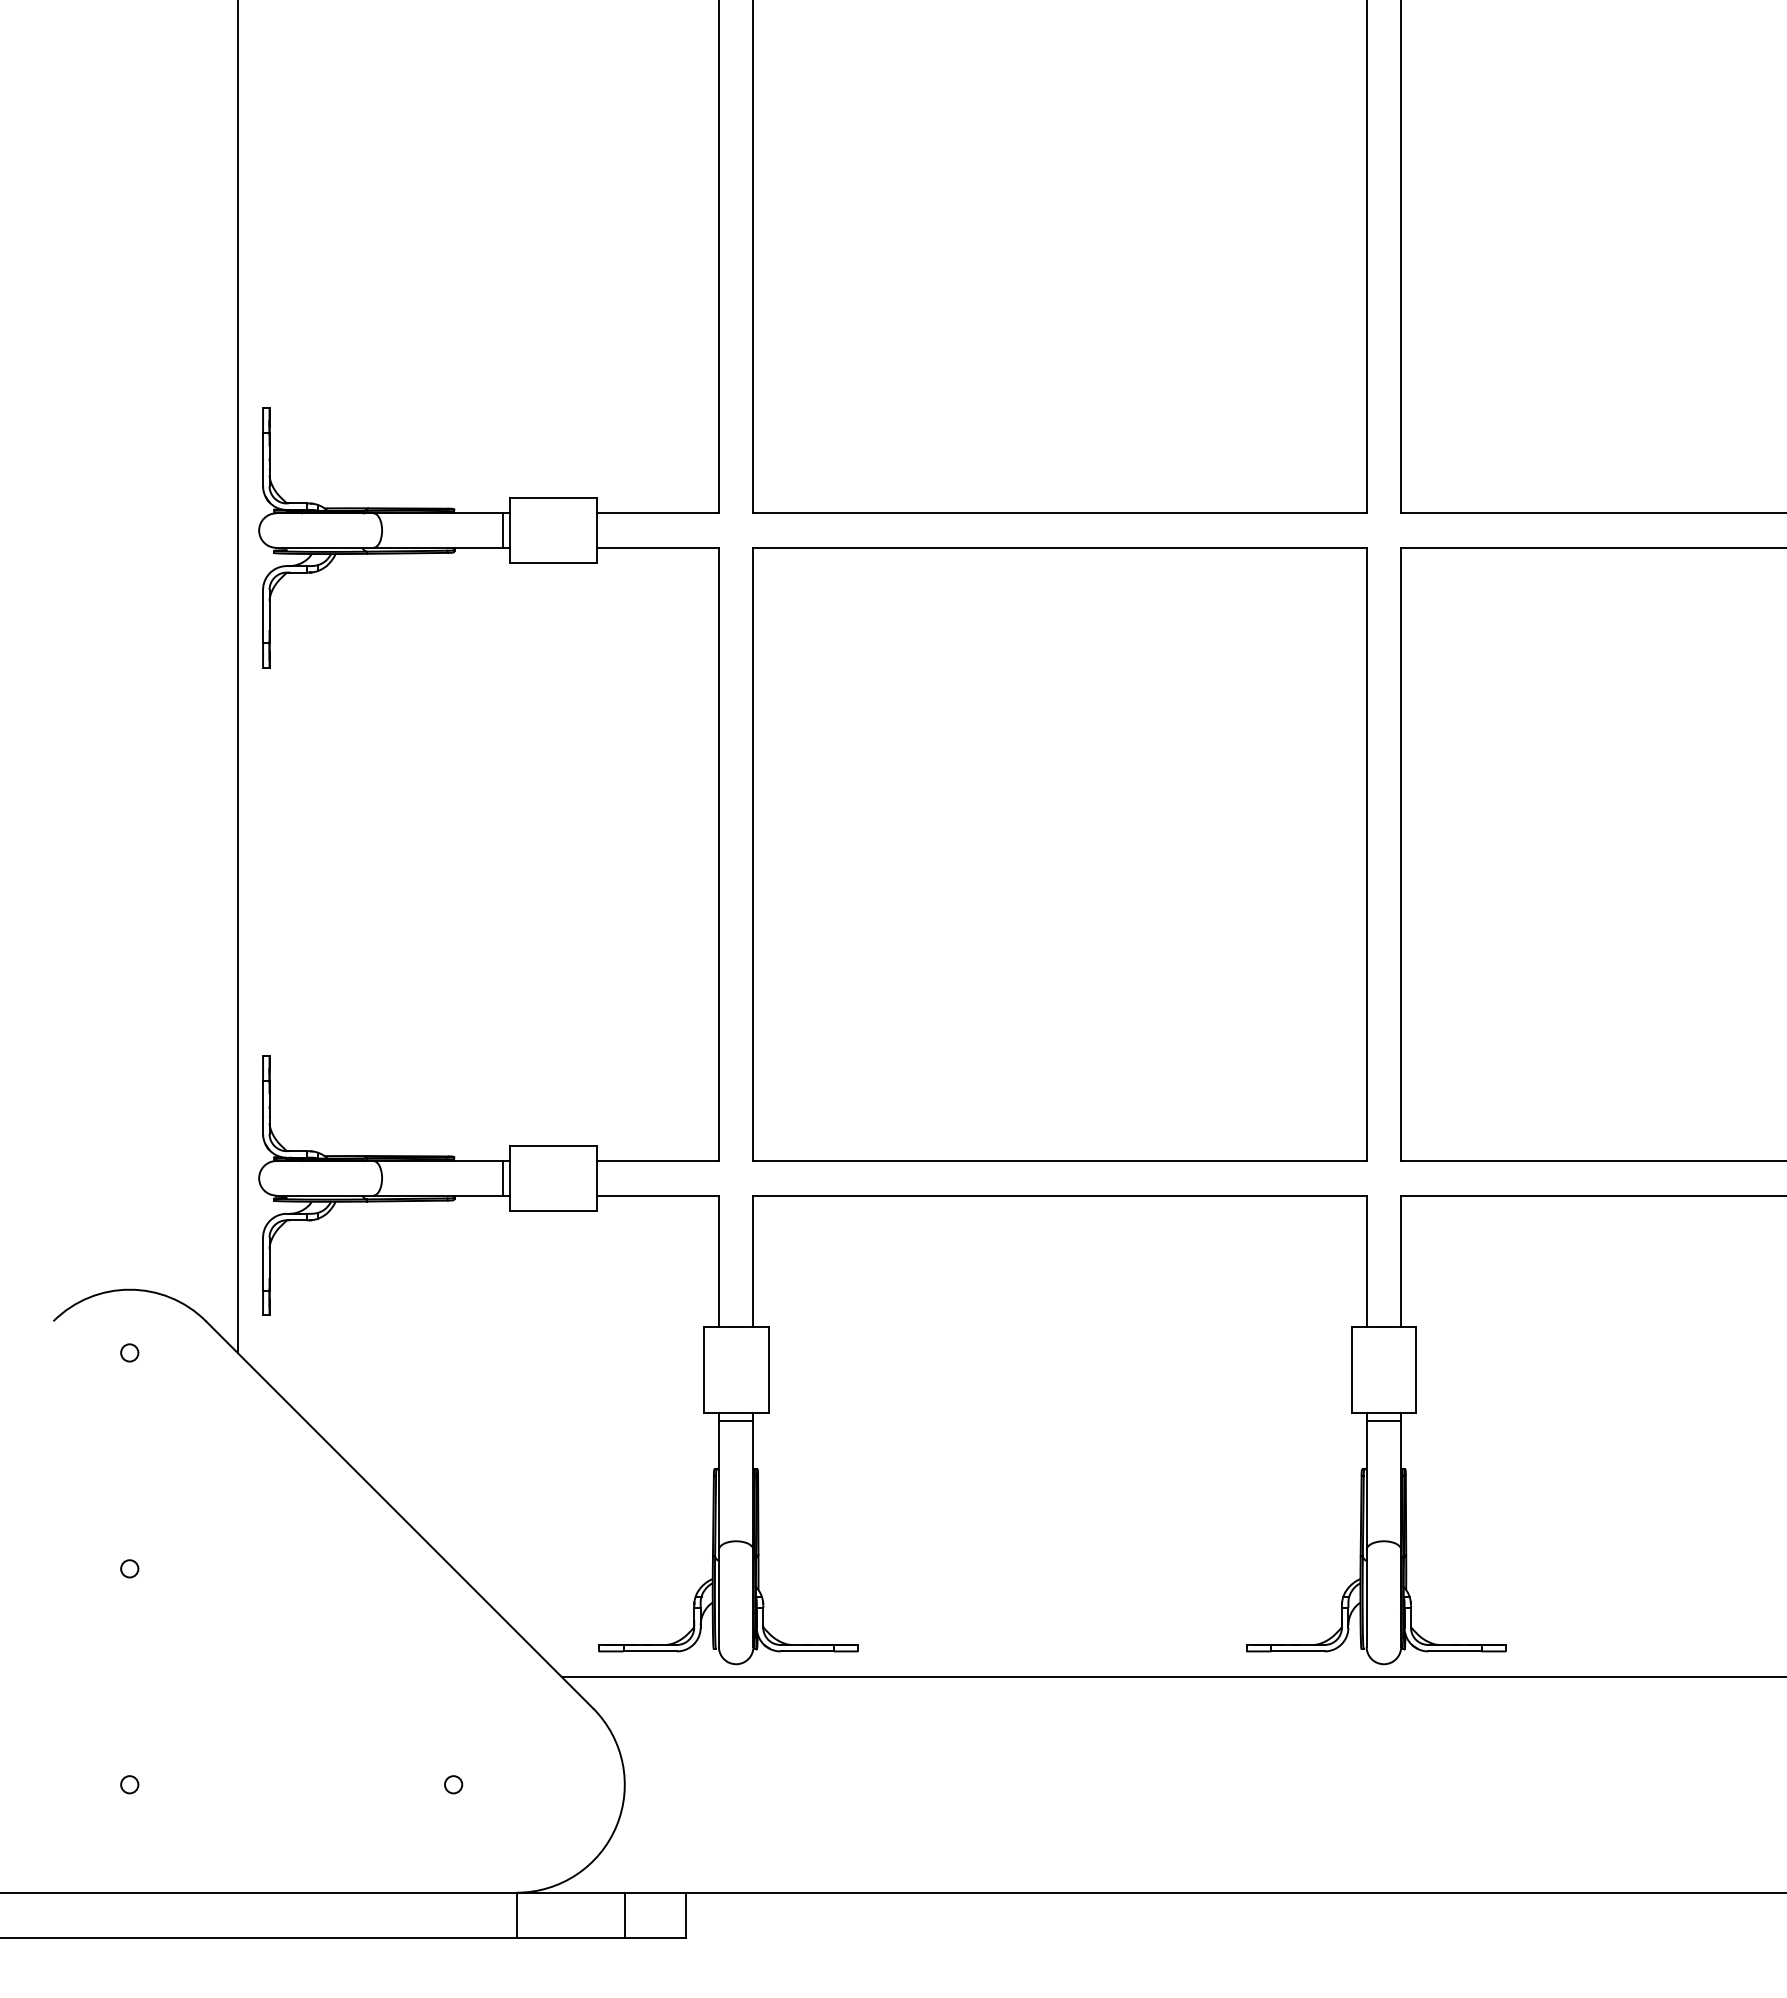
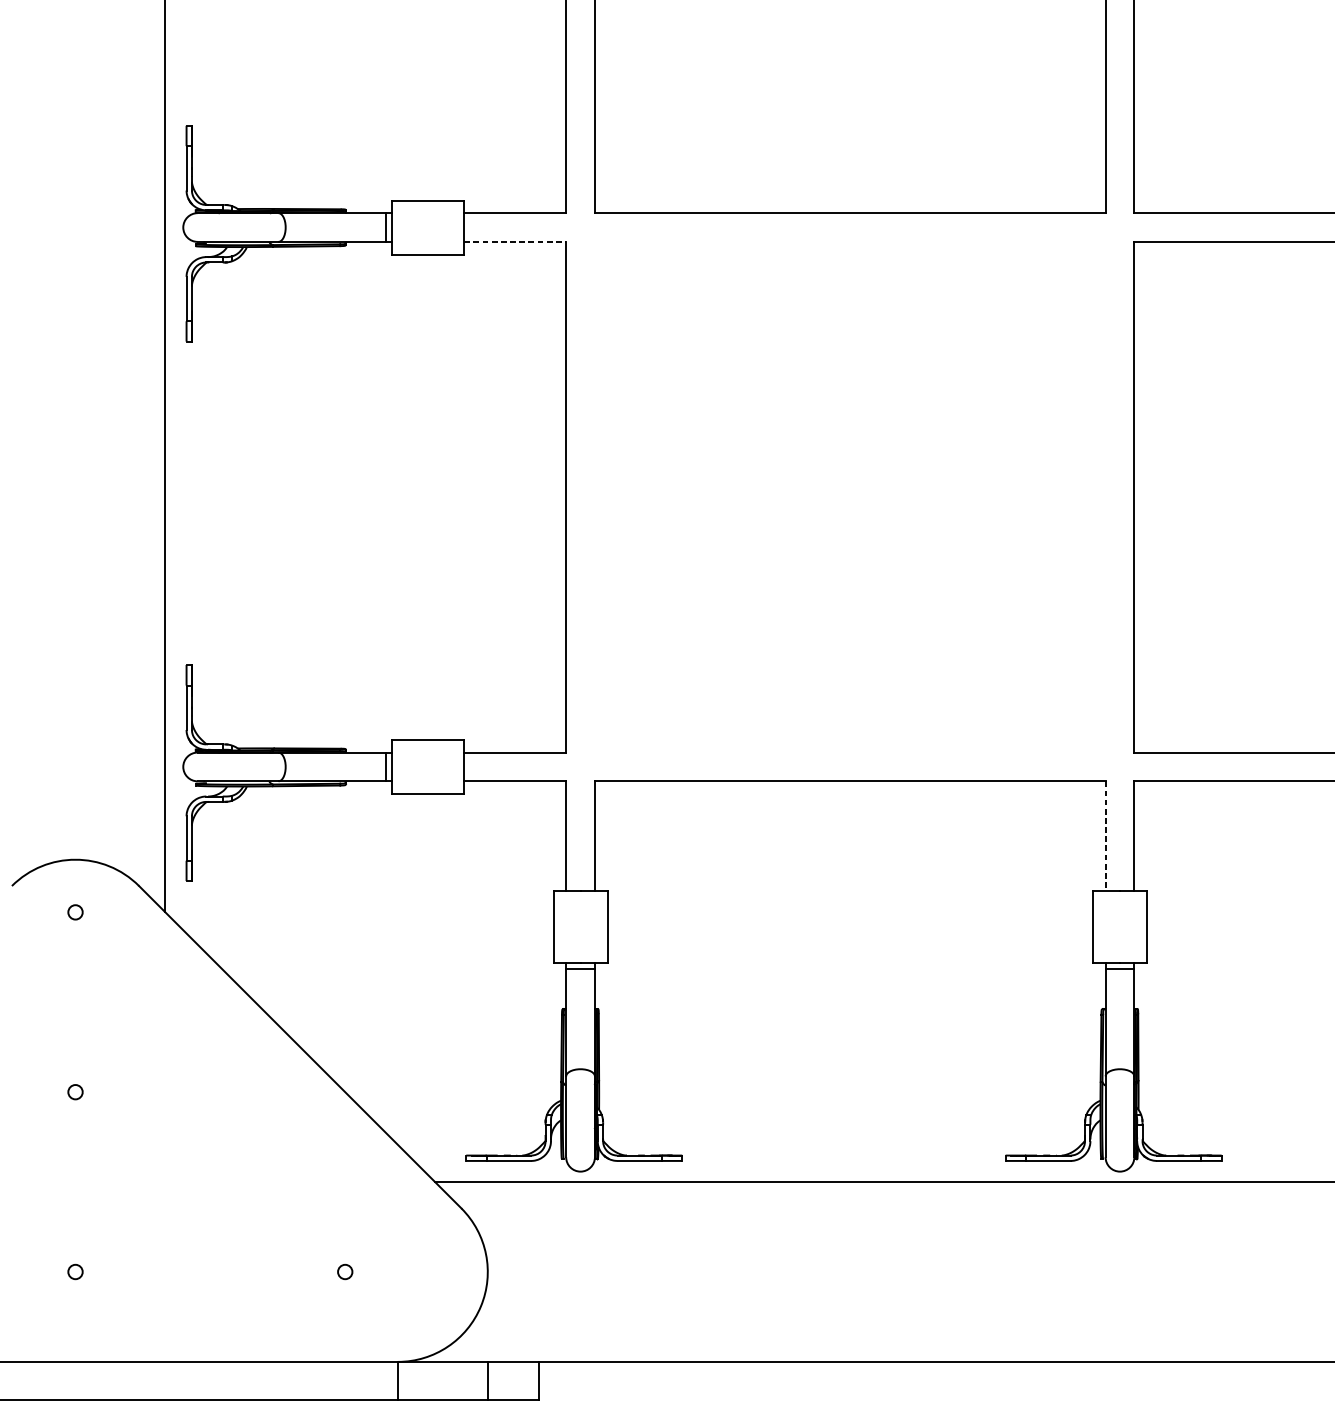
line: (658, 547) -> (515, 241), solid -> dashed
part: (1059, 854) -> (849, 497), removed
line: (1366, 1261) -> (1105, 836), solid -> dashed

